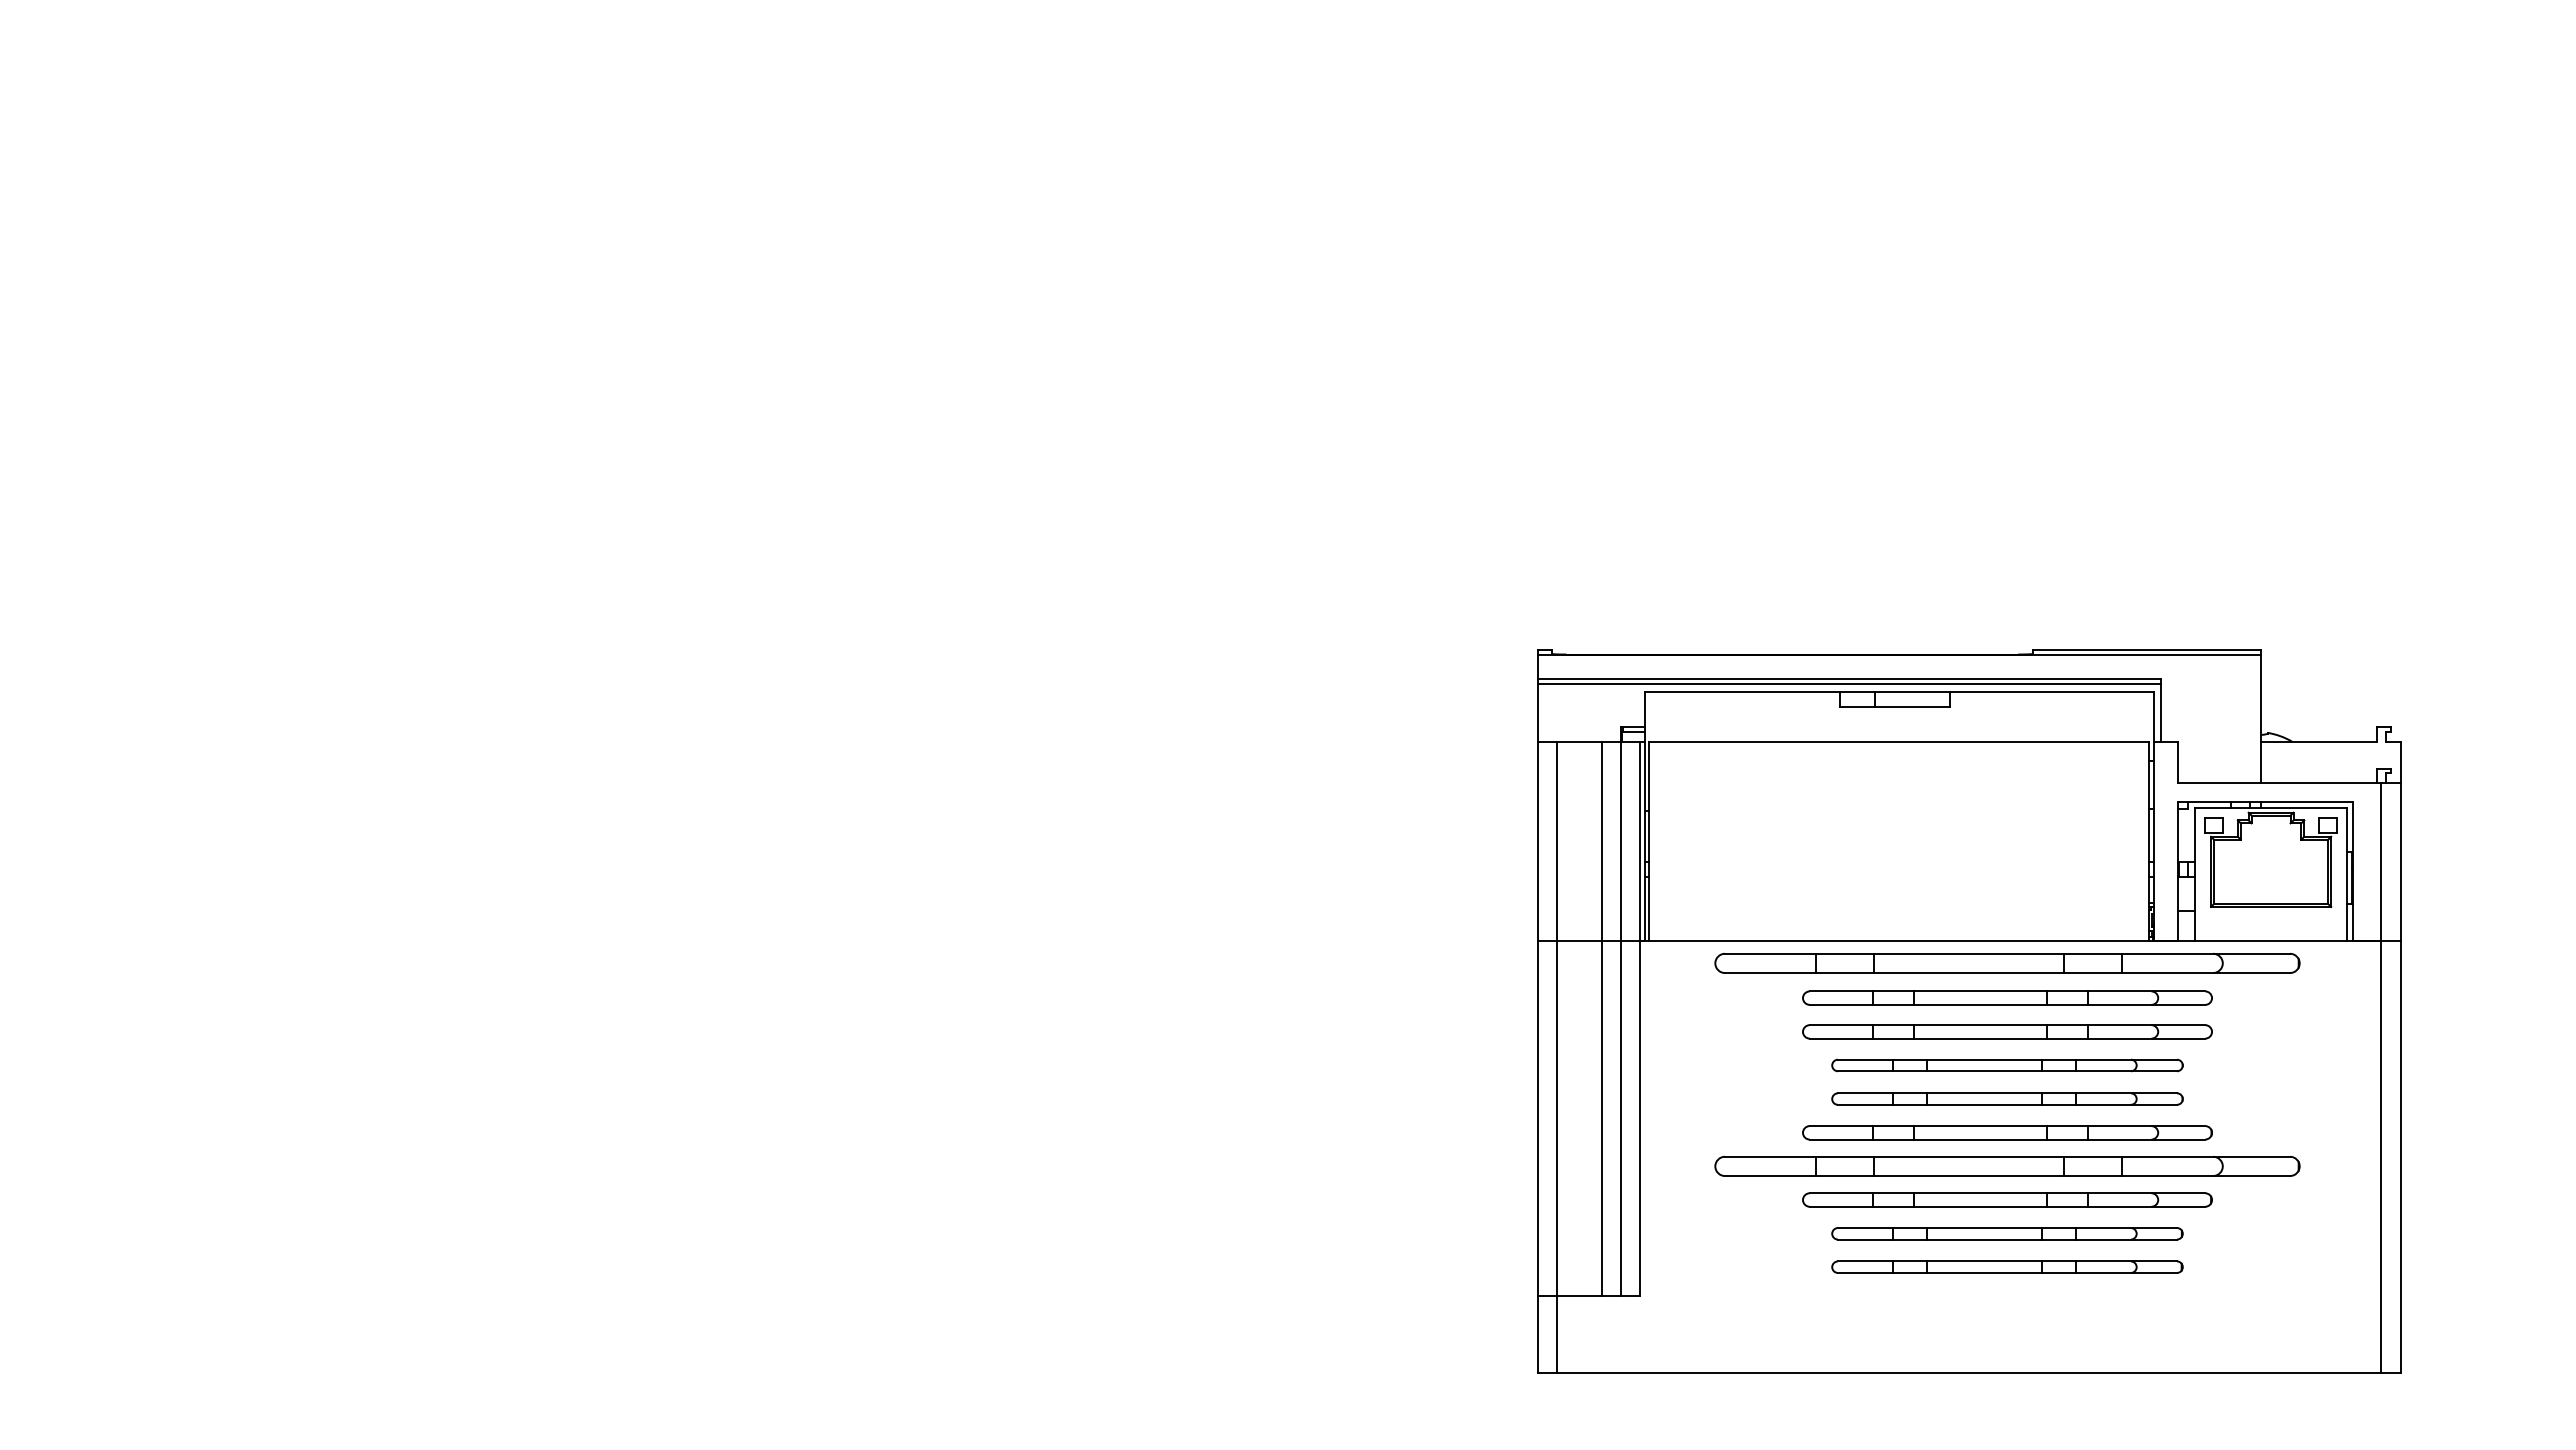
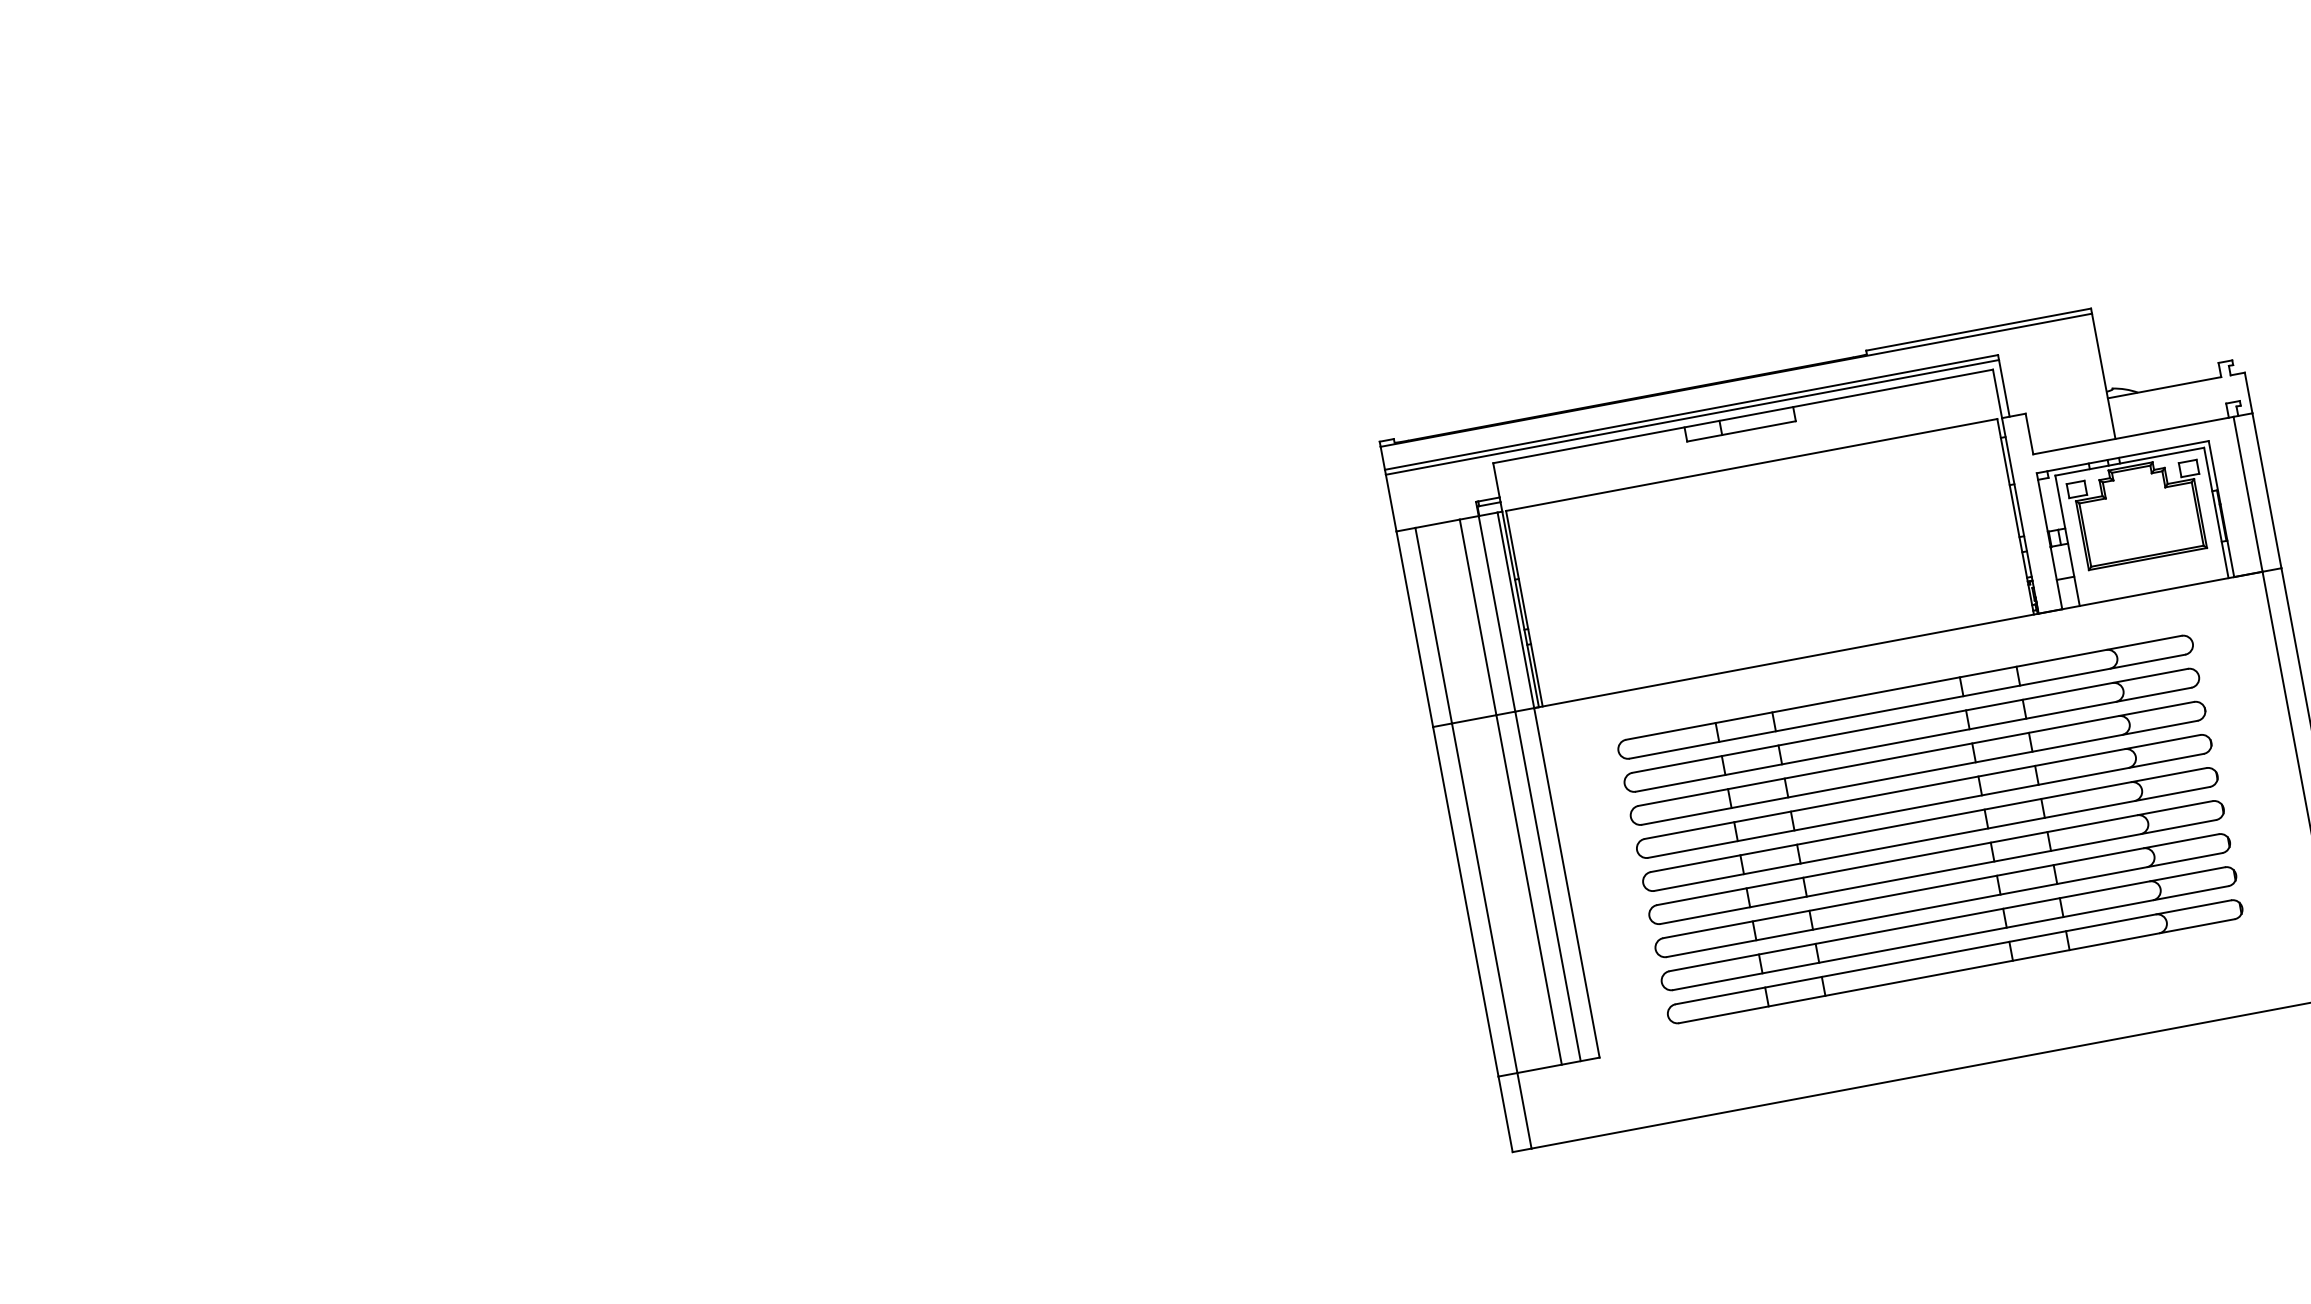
part: (2007, 962) -> (1899, 662), removed
part: (2007, 997) -> (1905, 696), size x1.43
part: (2007, 1031) -> (1911, 729), size x1.43
part: (2007, 1065) -> (1918, 763), size x1.67
part: (2007, 1098) -> (1924, 795), size x1.67
part: (2007, 1132) -> (1930, 829), size x1.43
part: (2007, 1199) -> (1942, 895), size x1.43
part: (2007, 1233) -> (1948, 928), size x1.67
part: (2007, 1266) -> (1955, 960), size x1.67

